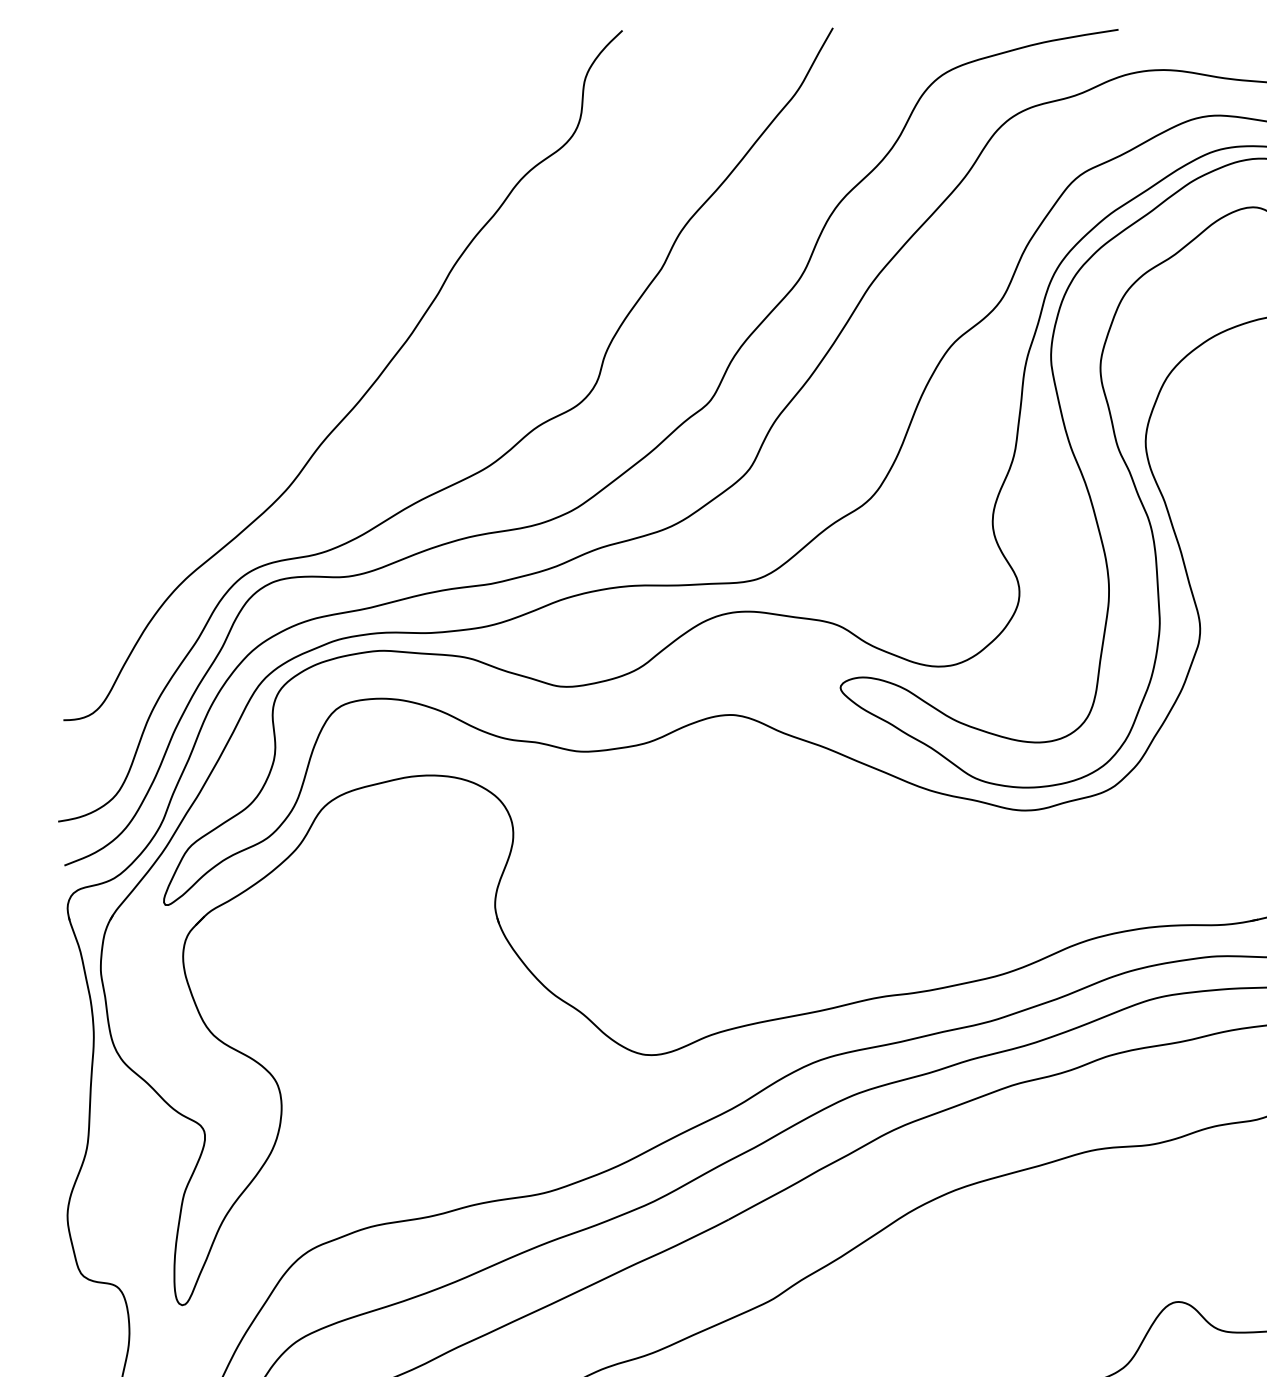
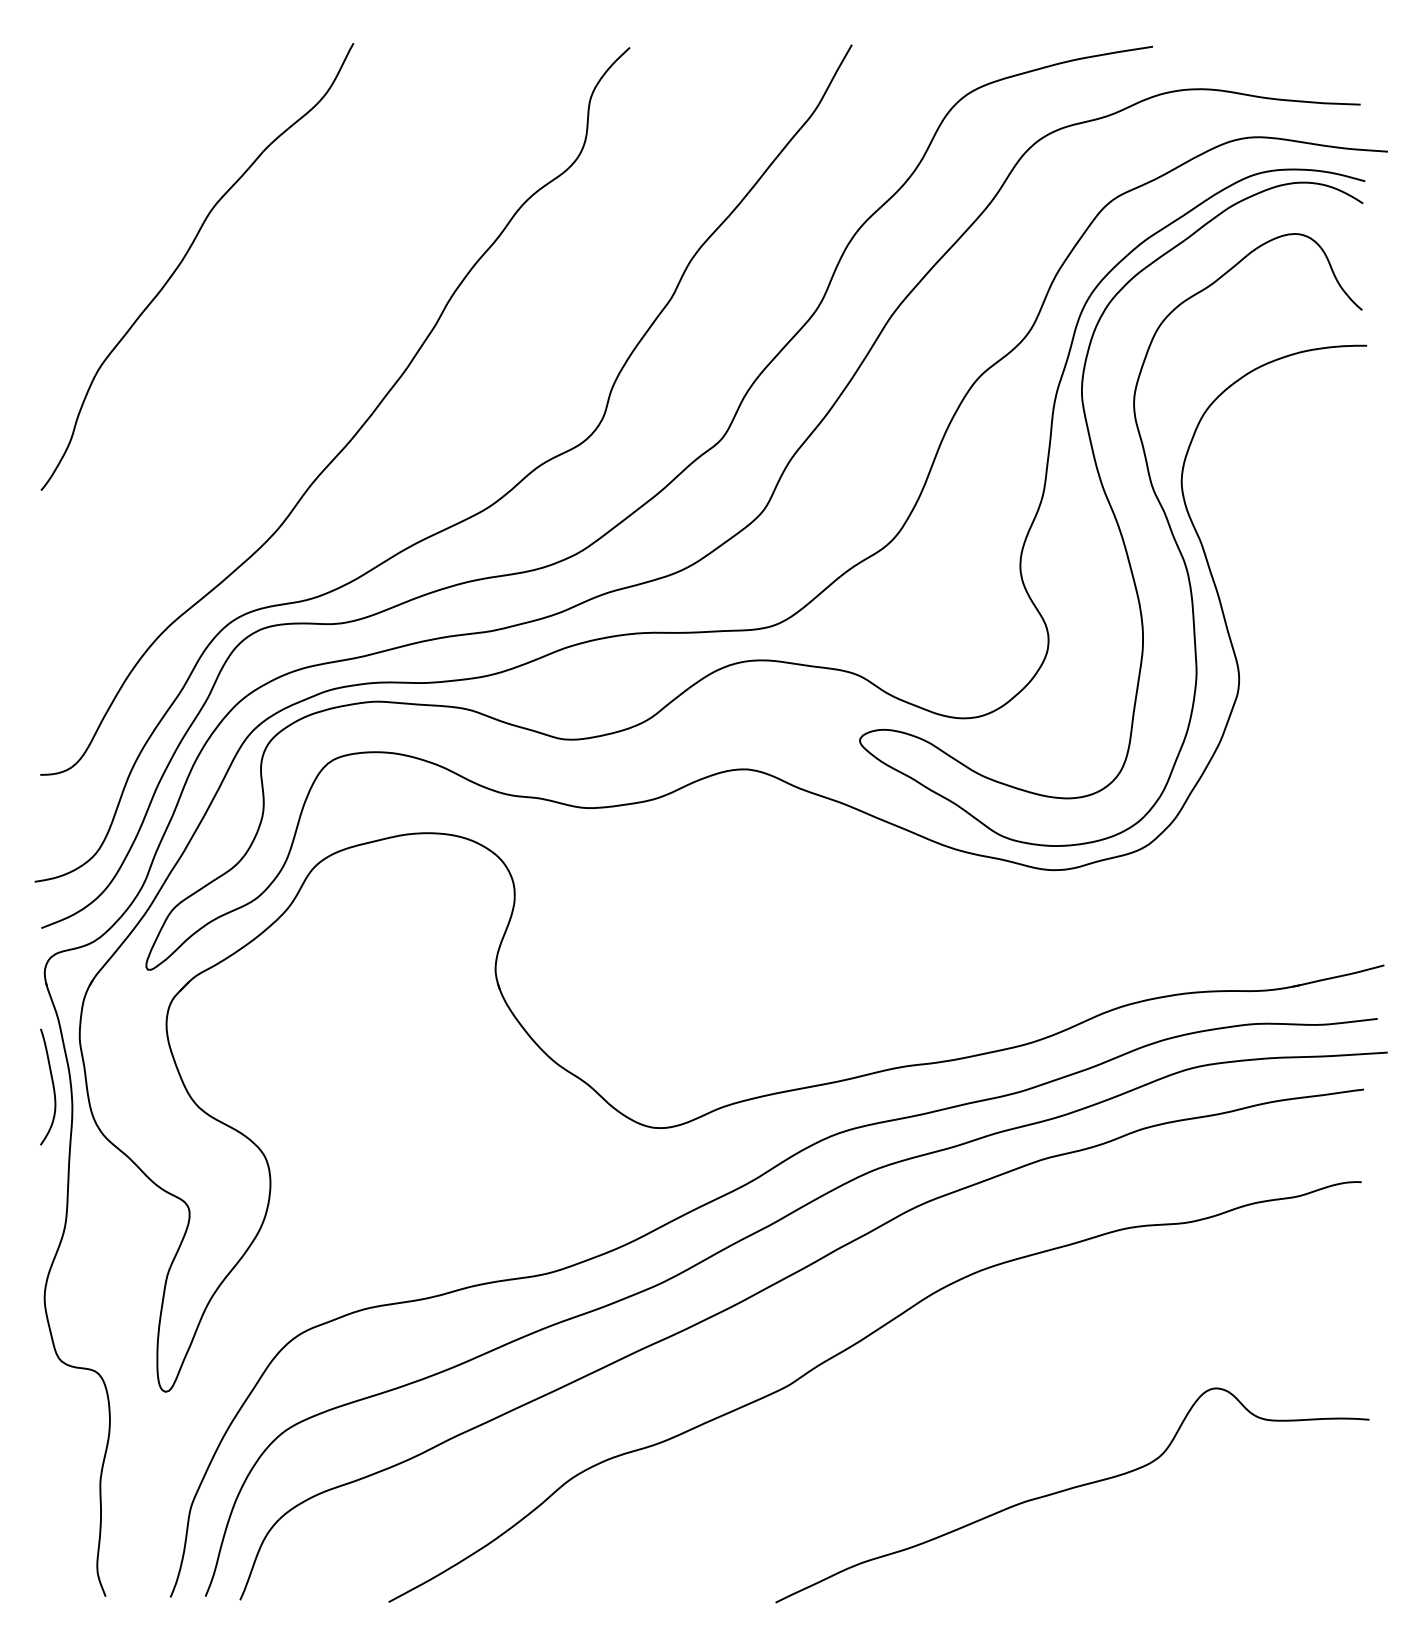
curve: (201, 229) -> (185, 257), added
curve: (74, 1015) -> (52, 1086), added

